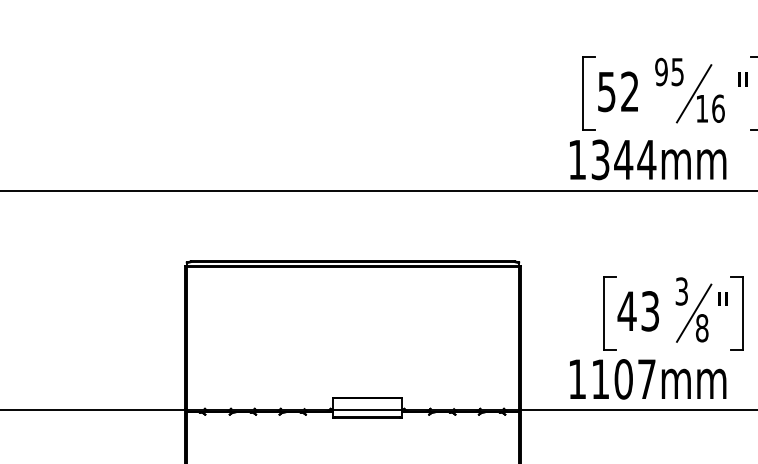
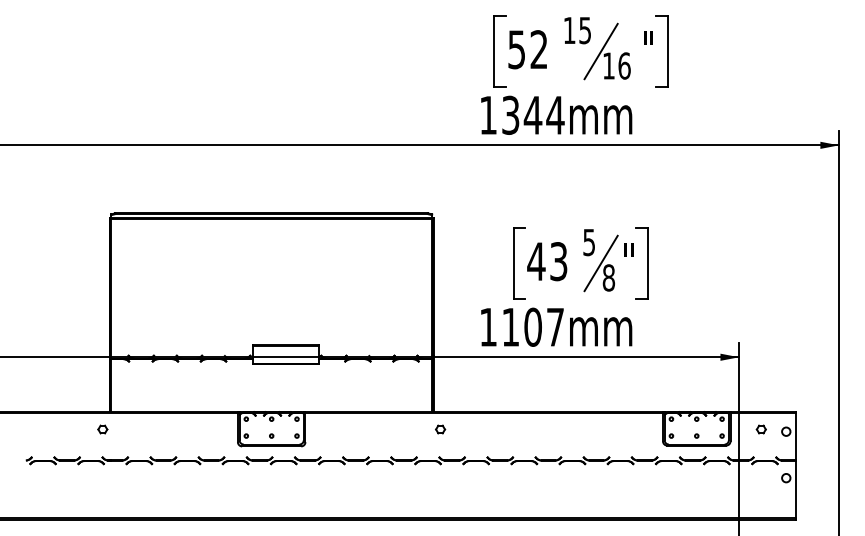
text: (661, 71) -> (569, 30), 95 -> 15
text: (682, 290) -> (589, 241), 3 -> 5

